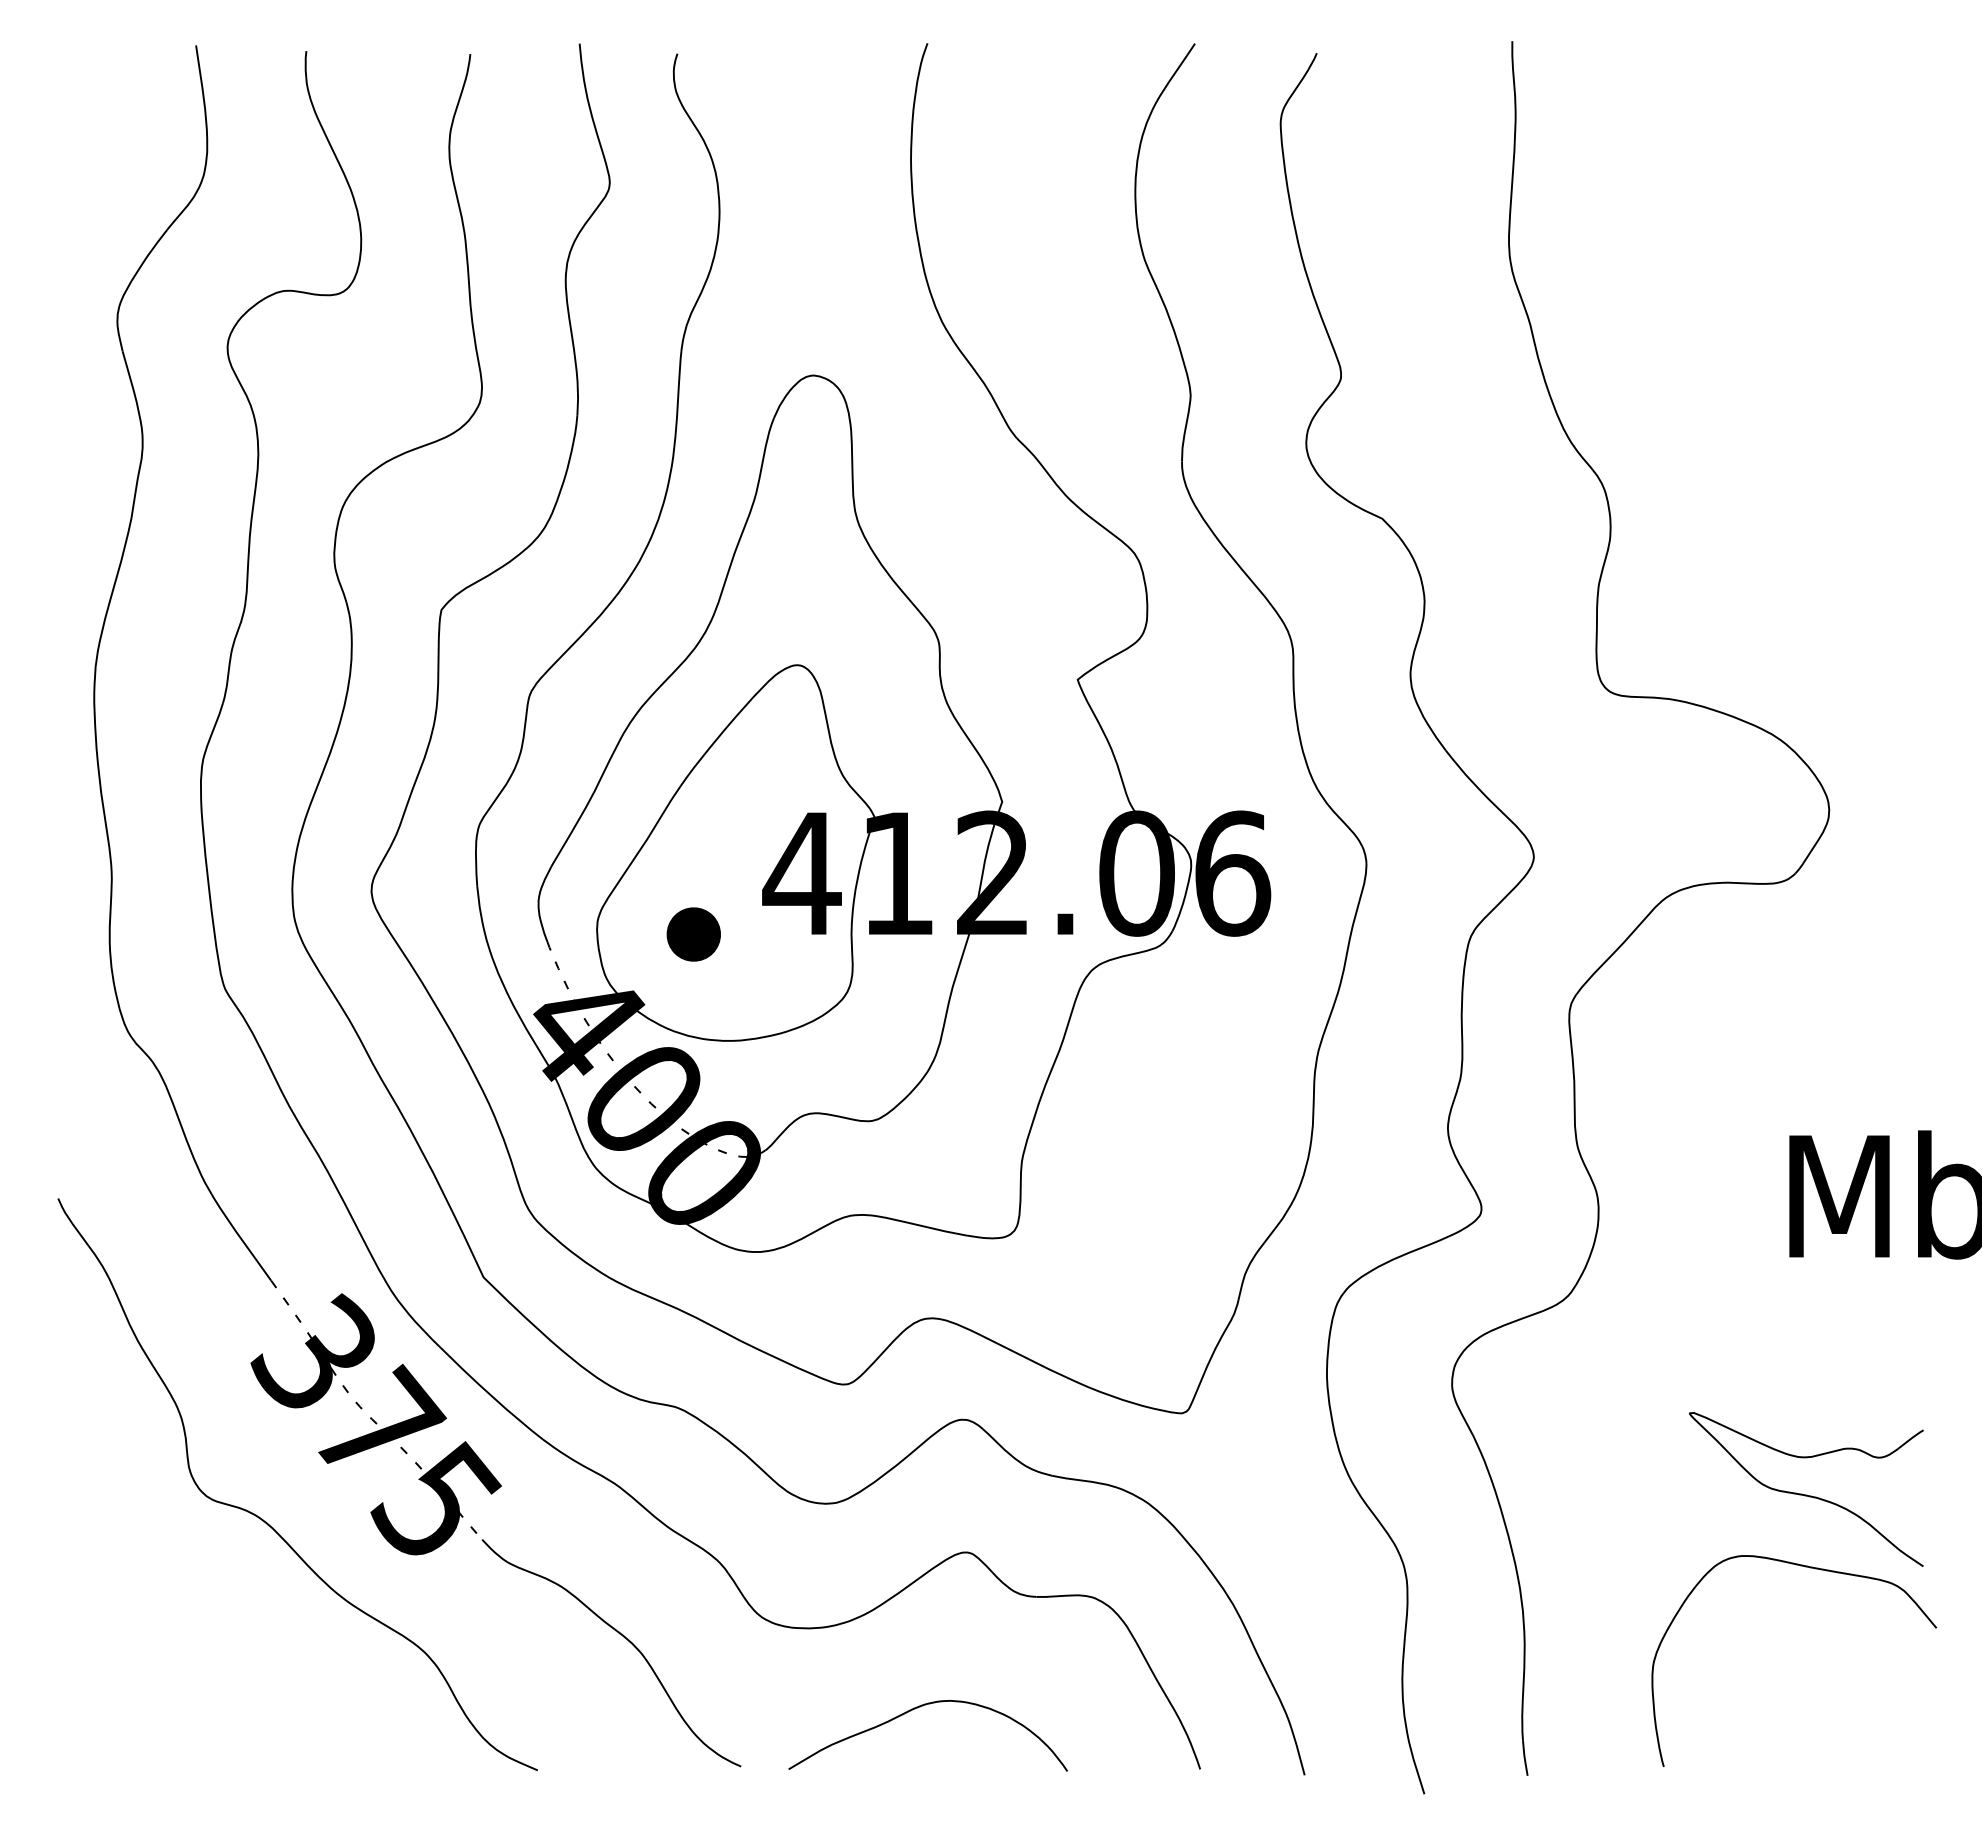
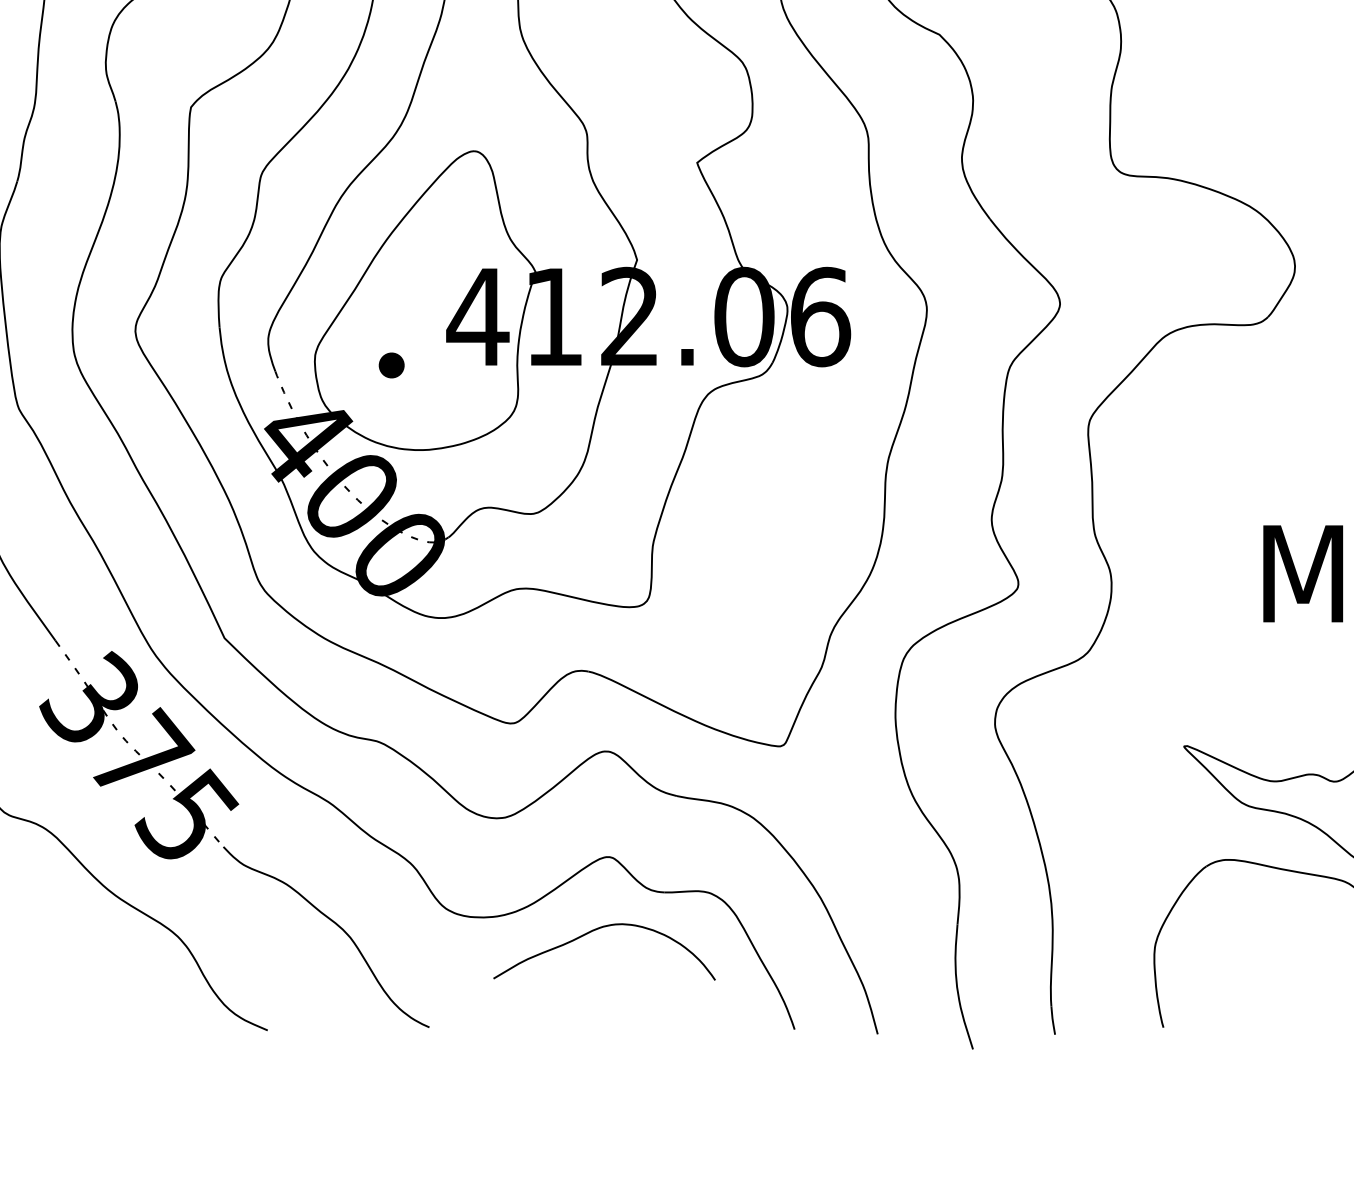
part: (693, 934) -> (391, 365), size x0.6
curve: (915, 1709) -> (594, 931), moved

